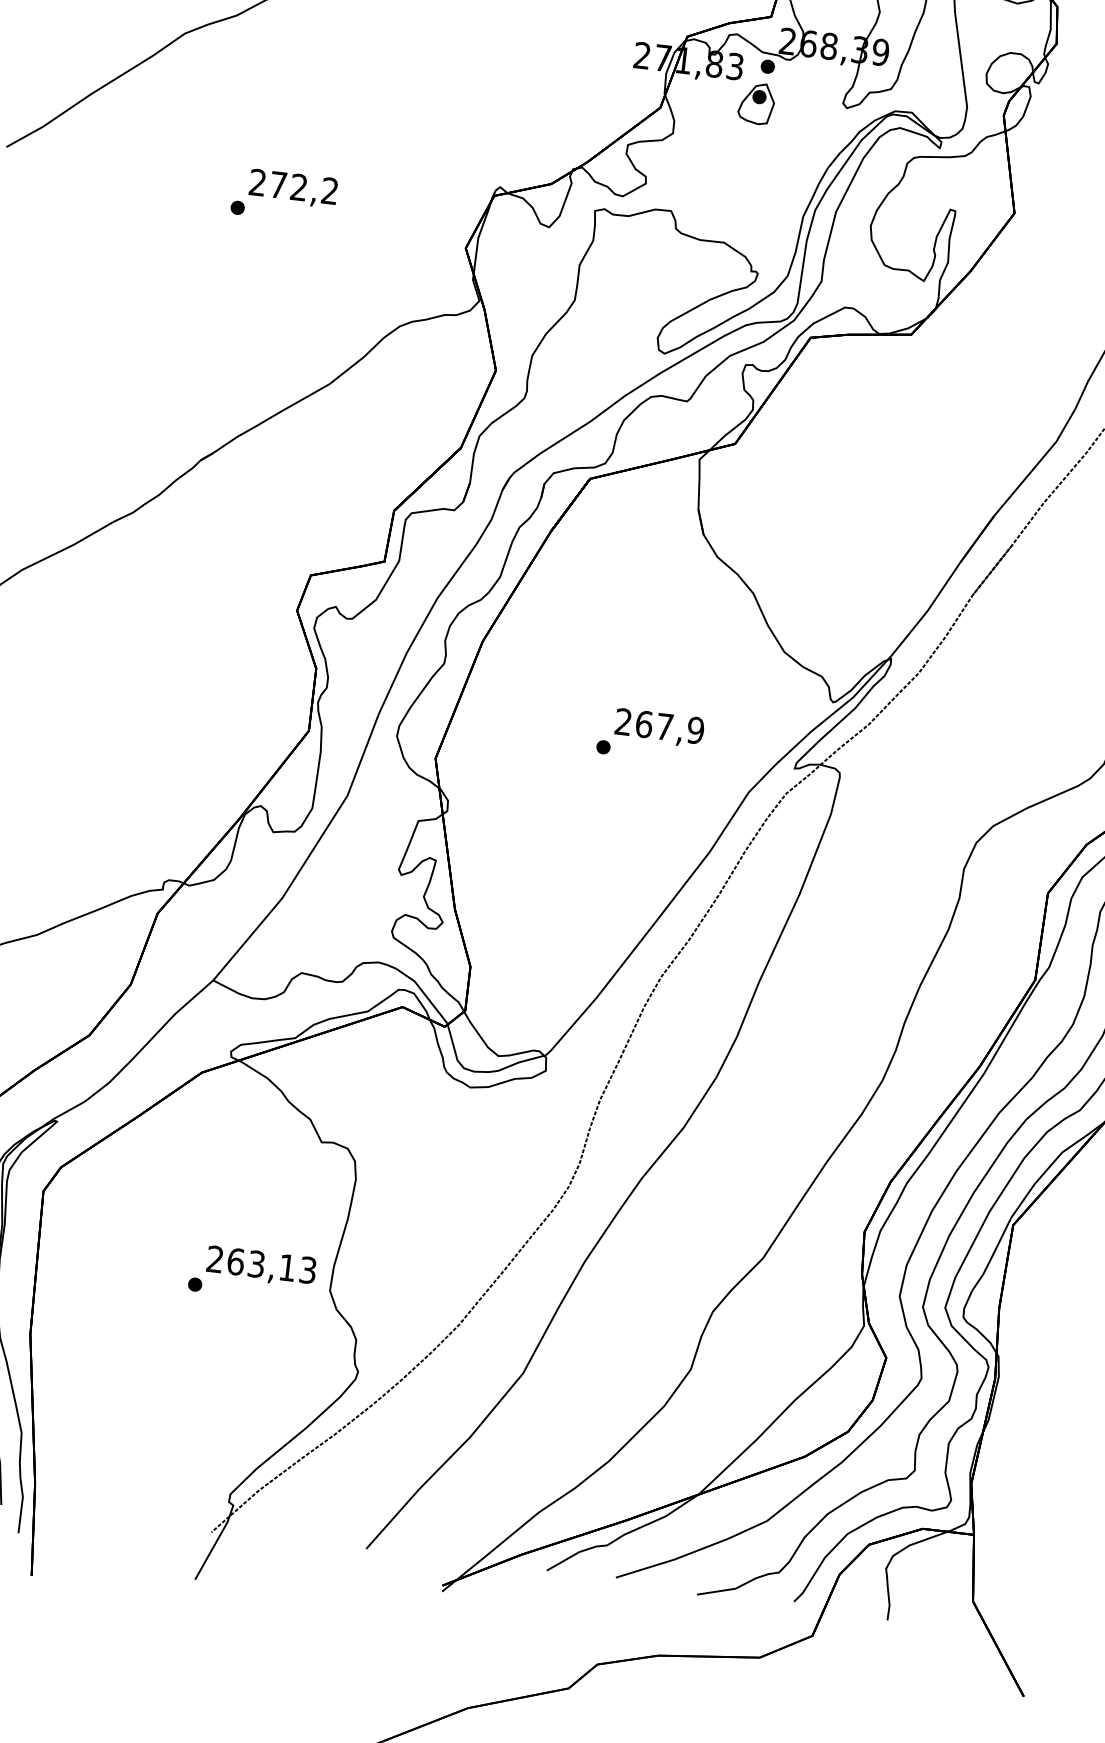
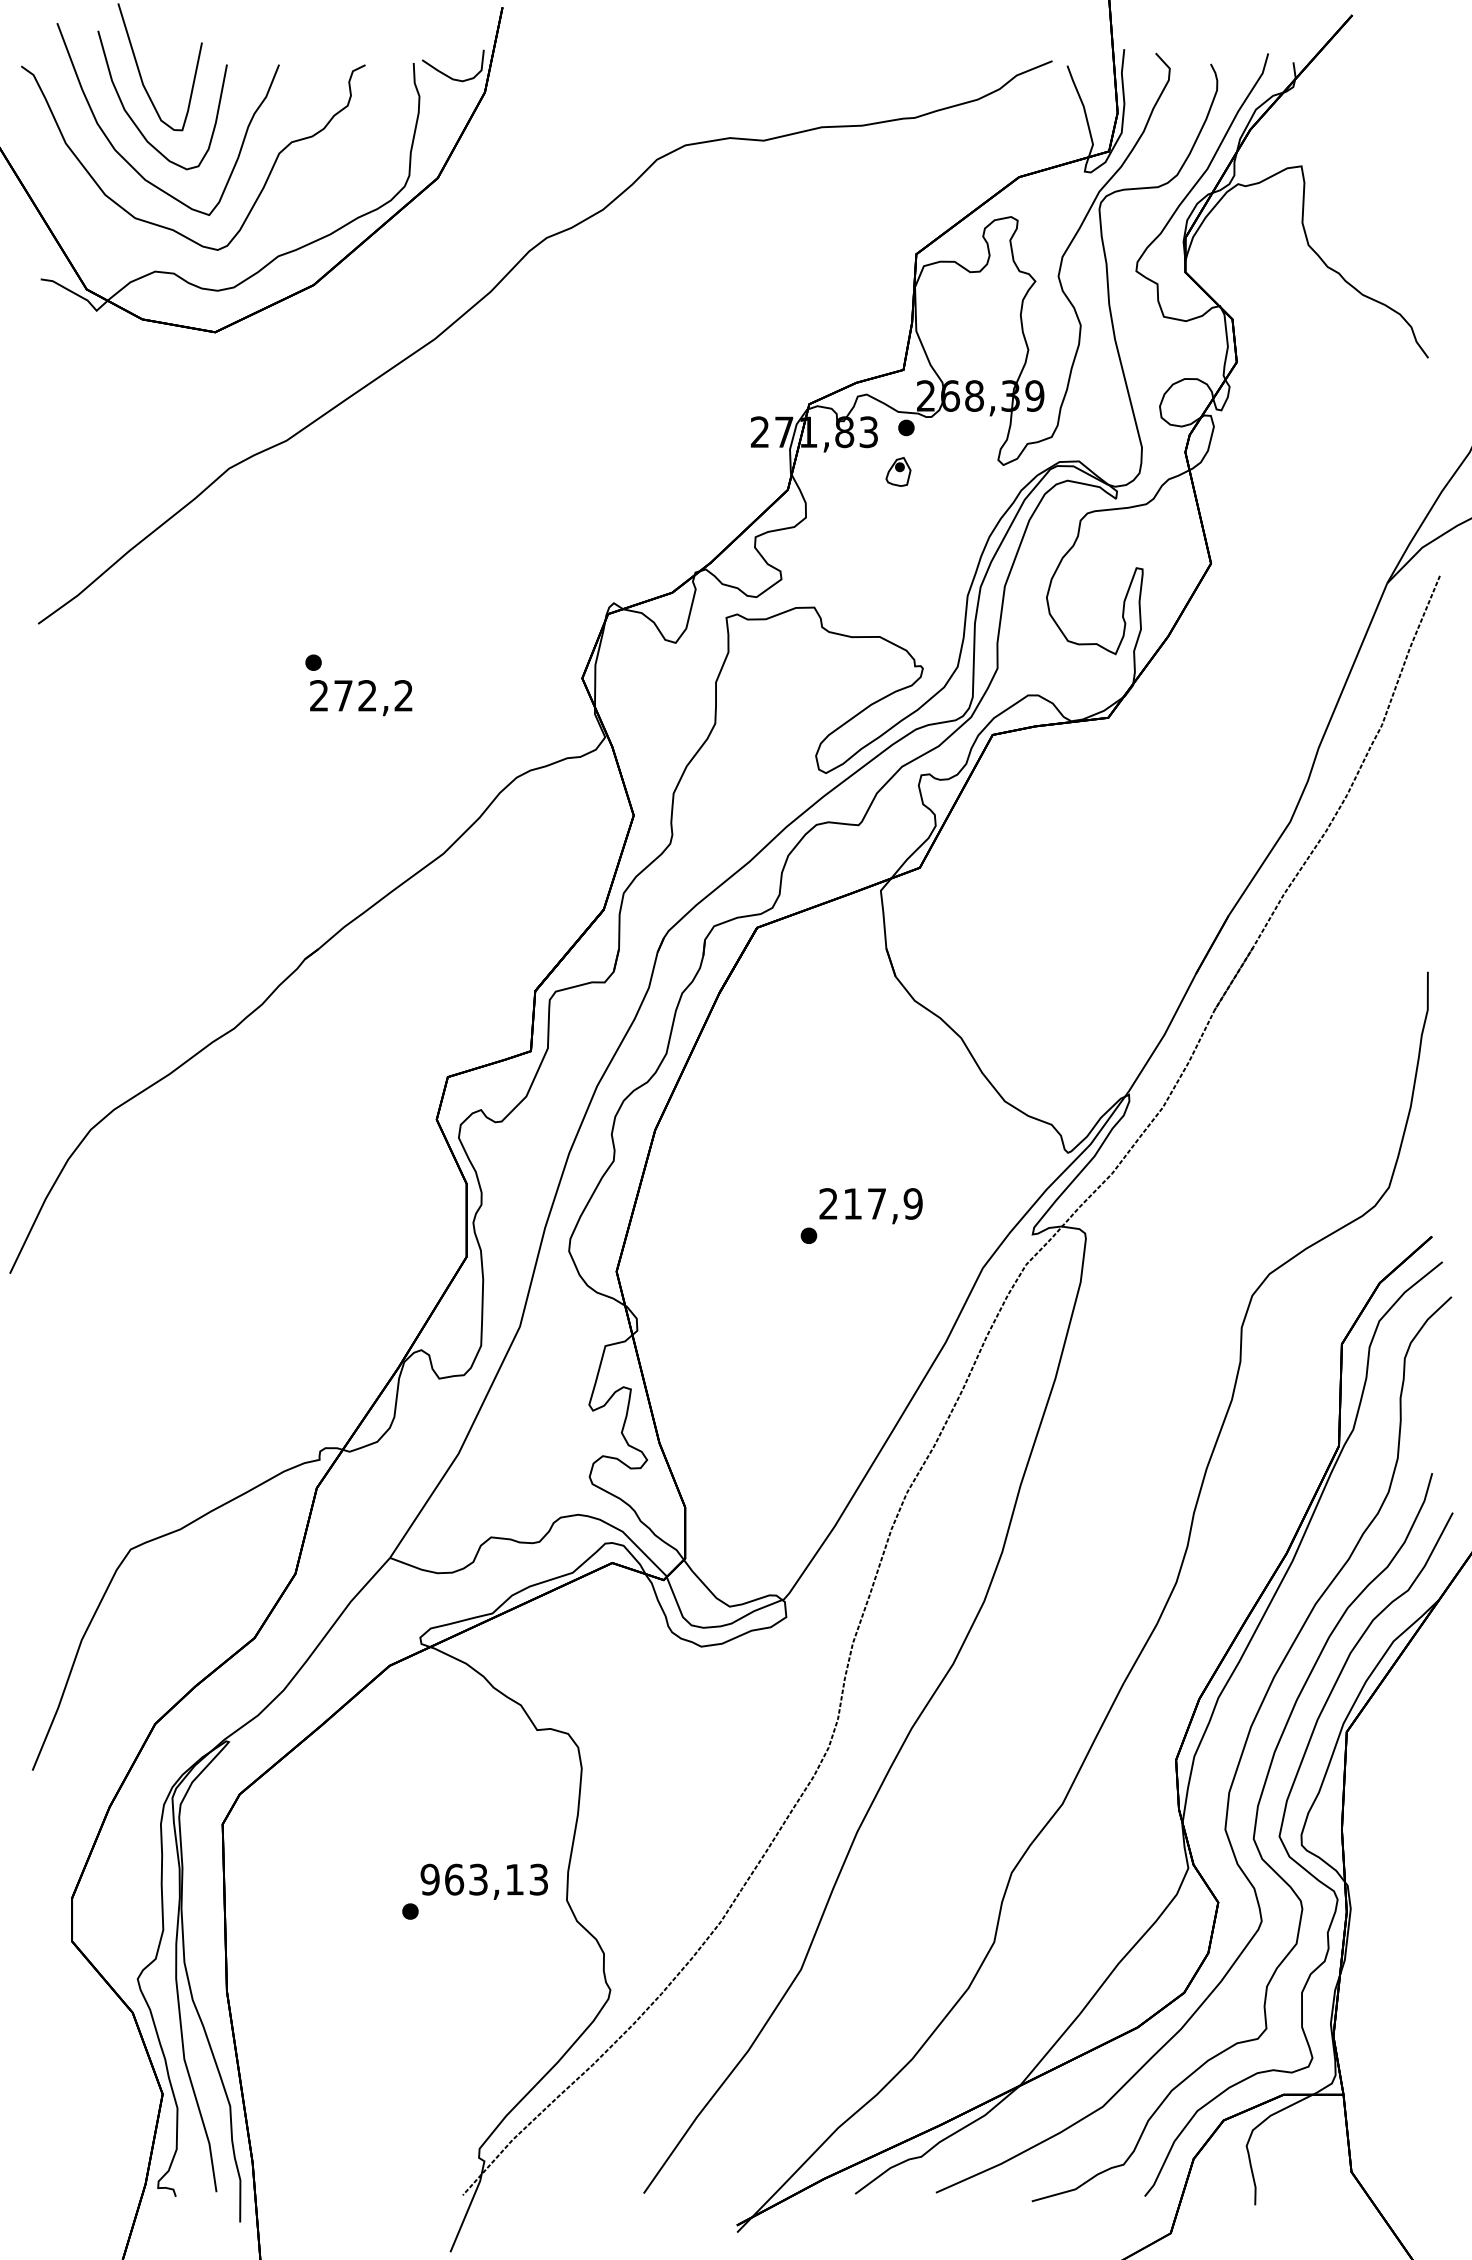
part: (756, 103) -> (898, 471), size x0.6
text: (293, 189) -> (361, 698), moved
text: (643, 724) -> (852, 1203), 267,9 -> 217,9
text: (214, 1259) -> (429, 1879), 263,13 -> 963,13

